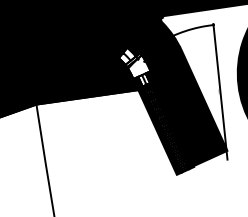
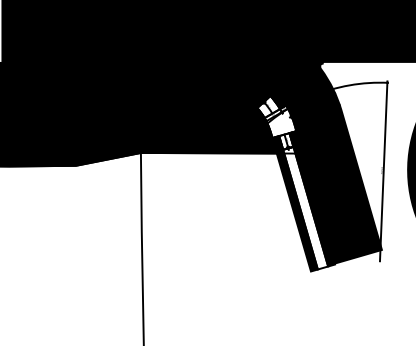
hatch: (165, 128) -> (305, 208), removed

